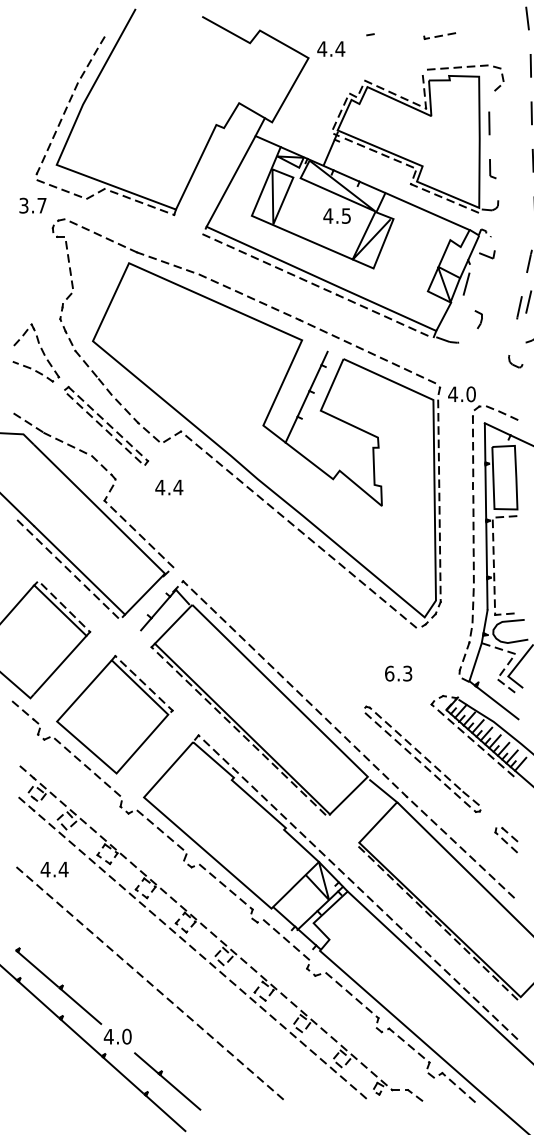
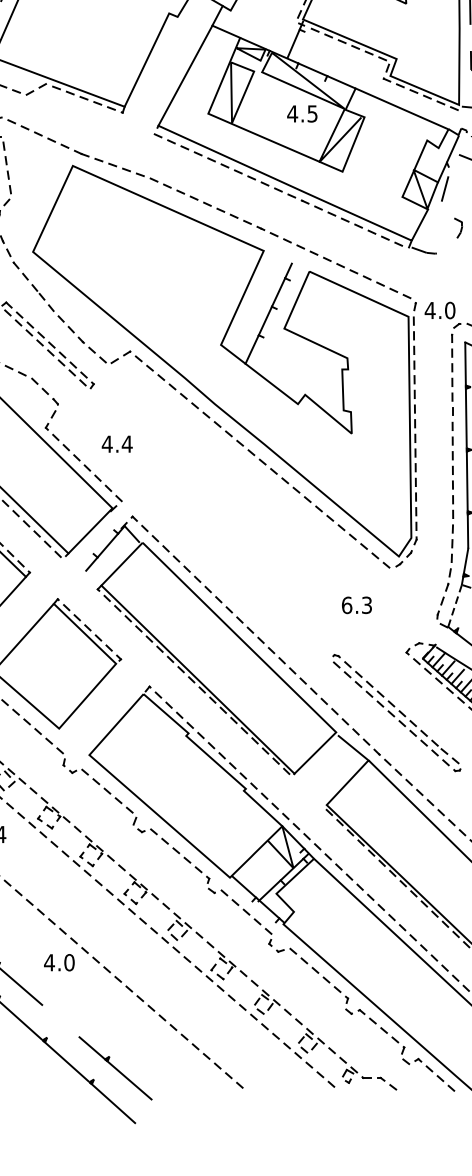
text: (169, 487) -> (117, 444), moved
line: (475, 662) -> (454, 606), solid -> dashed
text: (398, 673) -> (356, 605), moved
text: (117, 1036) -> (59, 962), moved

